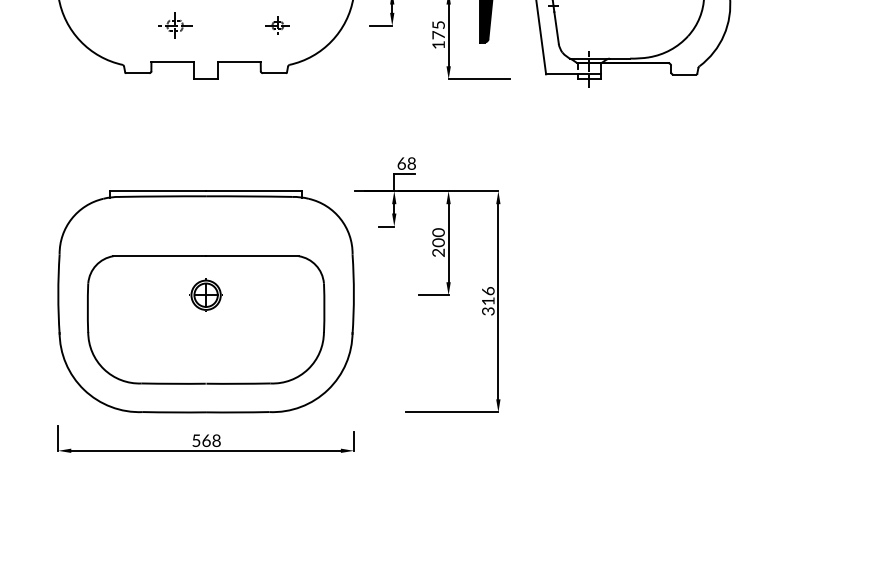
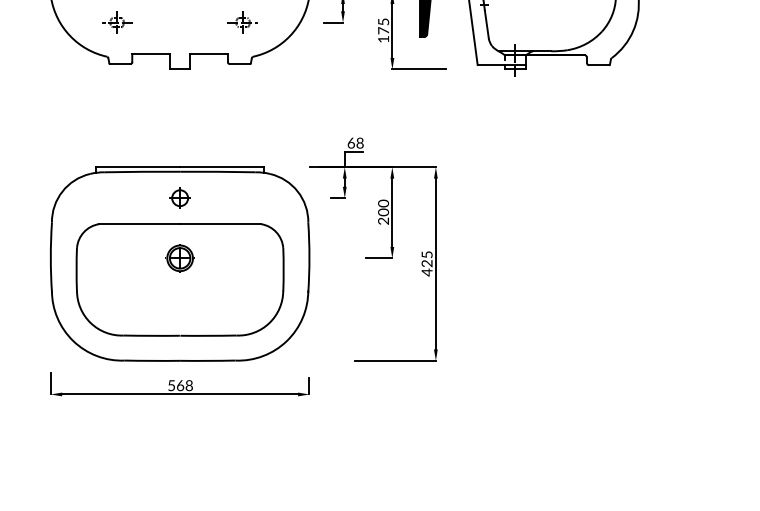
part: (175, 25) -> (117, 22), moved
part: (277, 25) -> (242, 22), size x1.43
part: (206, 226) -> (180, 198), added
text: (488, 301) -> (427, 263), 316 -> 425

